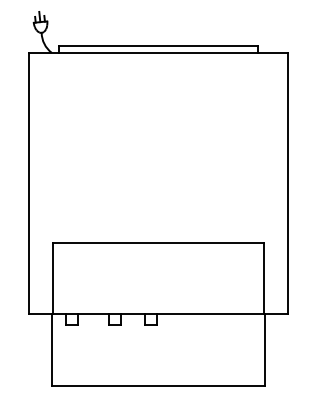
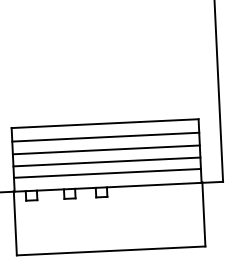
line: (158, 257) -> (105, 136), added
line: (158, 272) -> (106, 150), added
line: (158, 285) -> (106, 161), added
line: (158, 298) -> (107, 173), added

